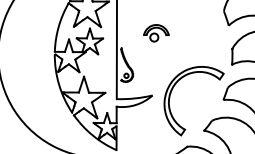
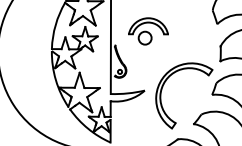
part: (156, 33) -> (148, 31), size x1.67

